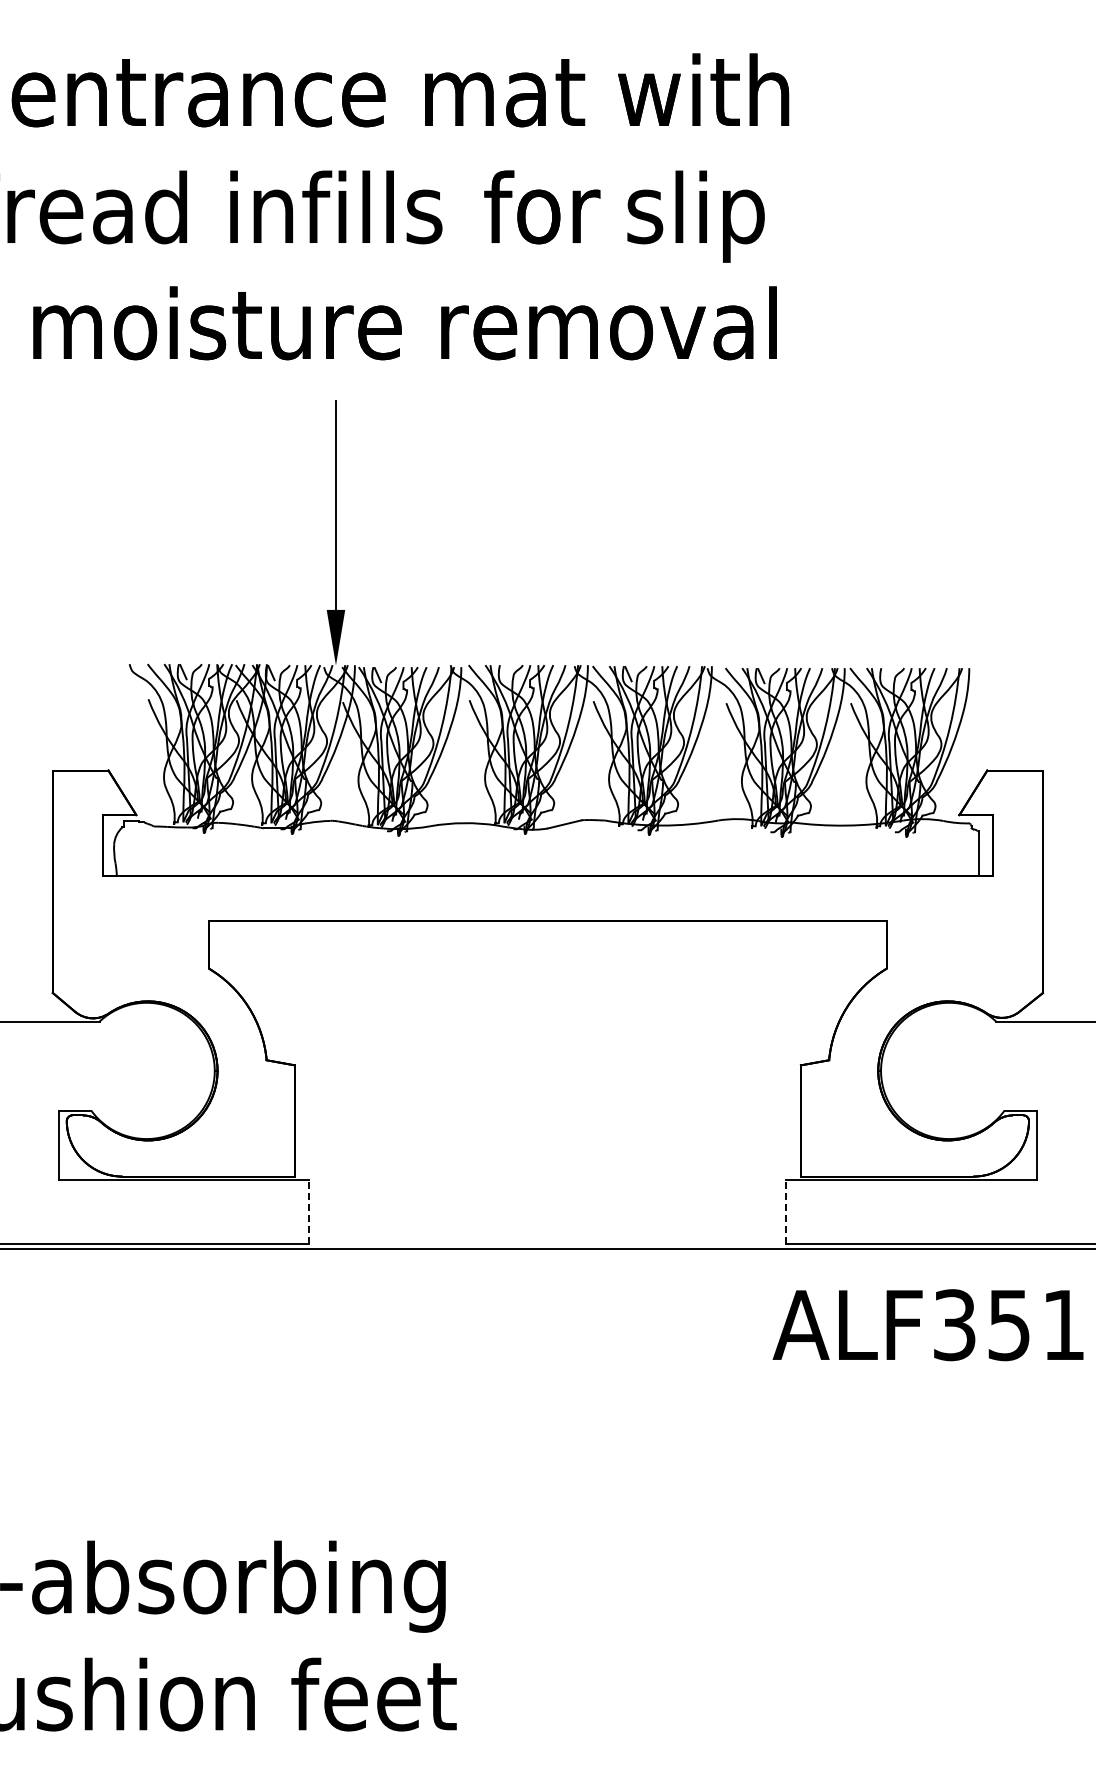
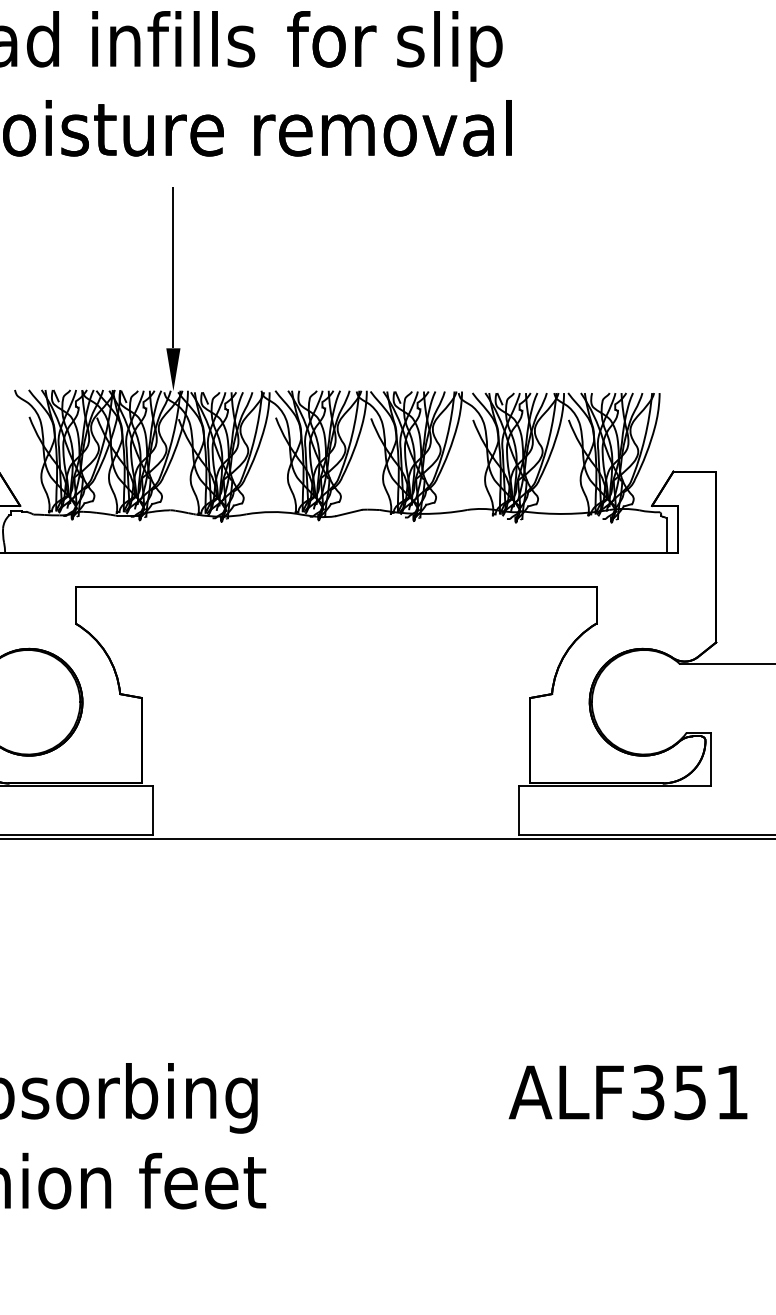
line: (309, 1212) -> (153, 810), dashed -> solid
line: (786, 1212) -> (519, 810), dashed -> solid
text: (927, 1325) -> (627, 1092), moved

